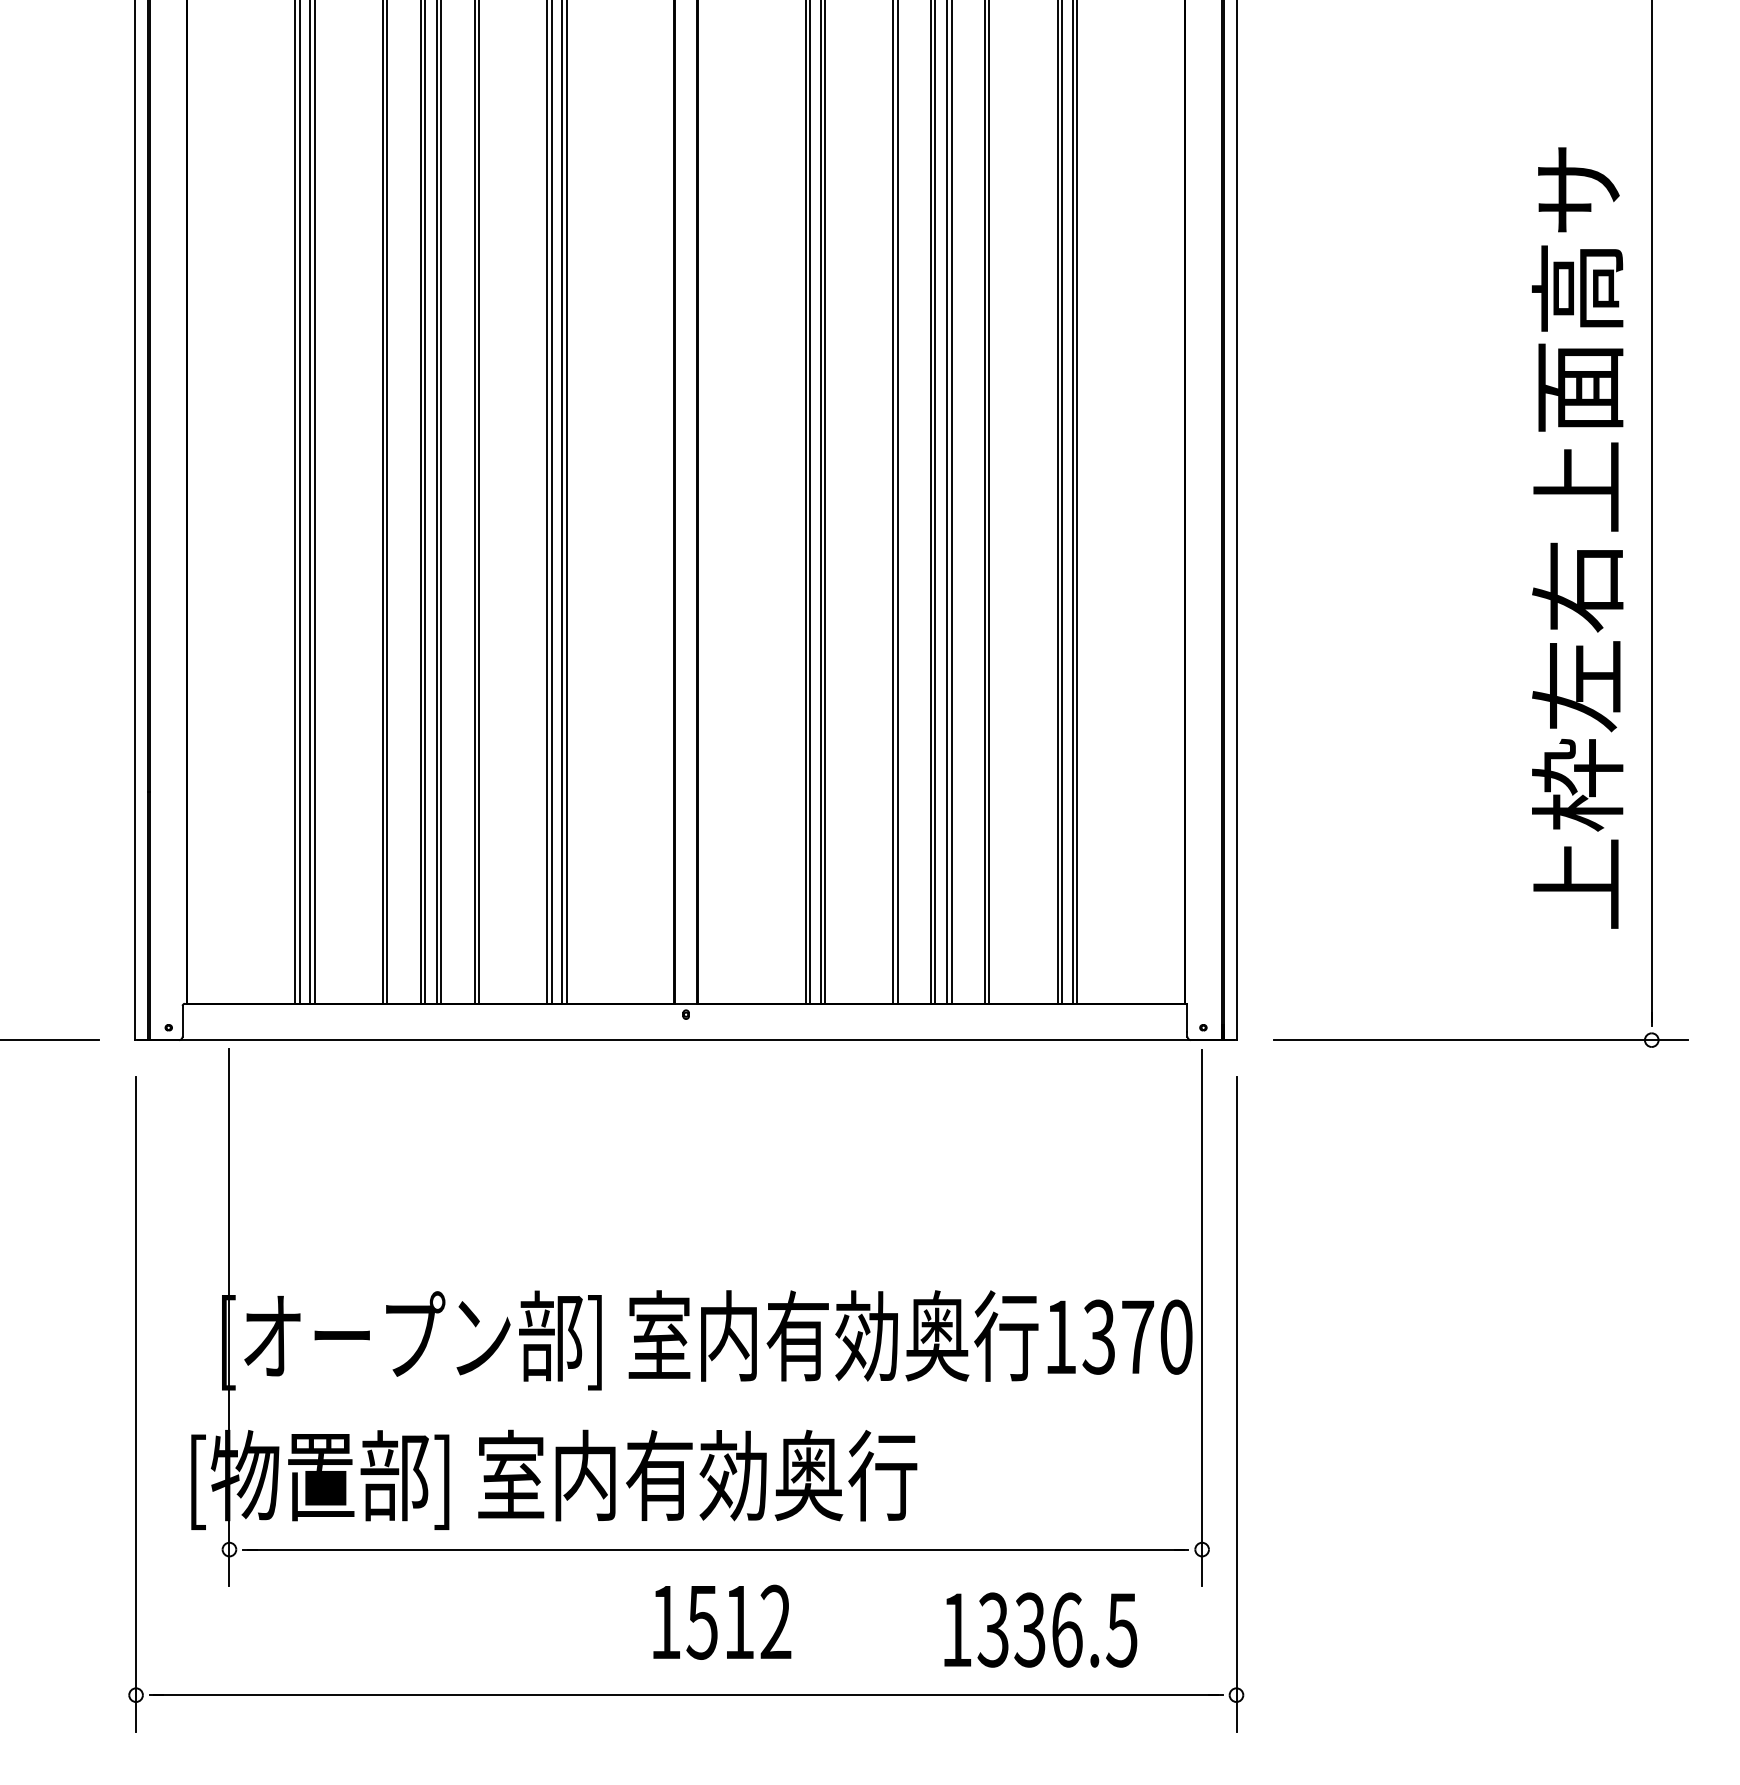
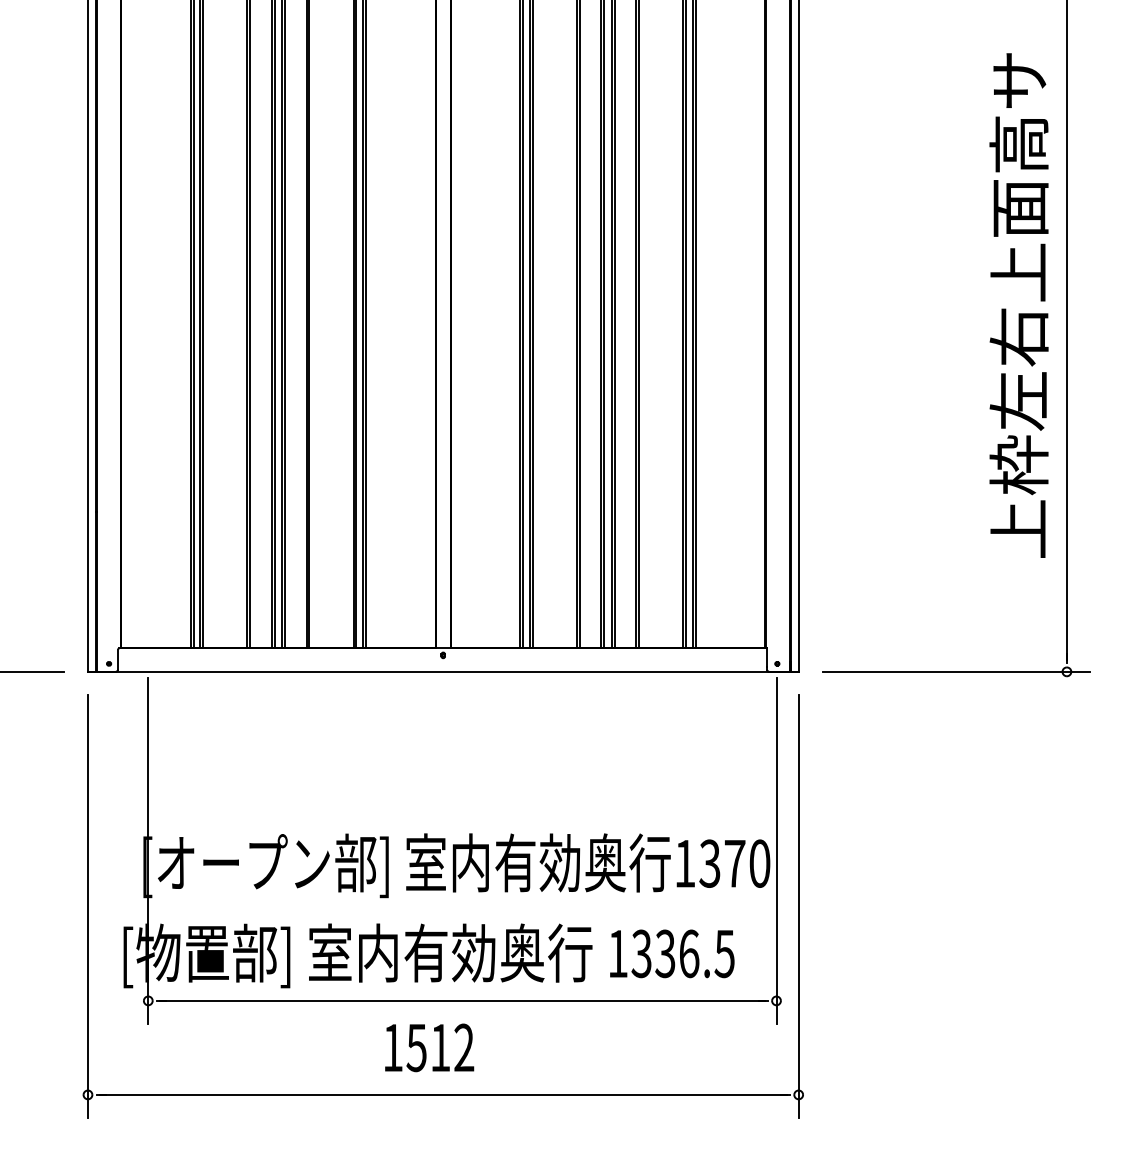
text: (1576, 537) -> (1018, 305), moved
text: (722, 1621) -> (429, 1047), moved
text: (1041, 1629) -> (672, 953), moved

